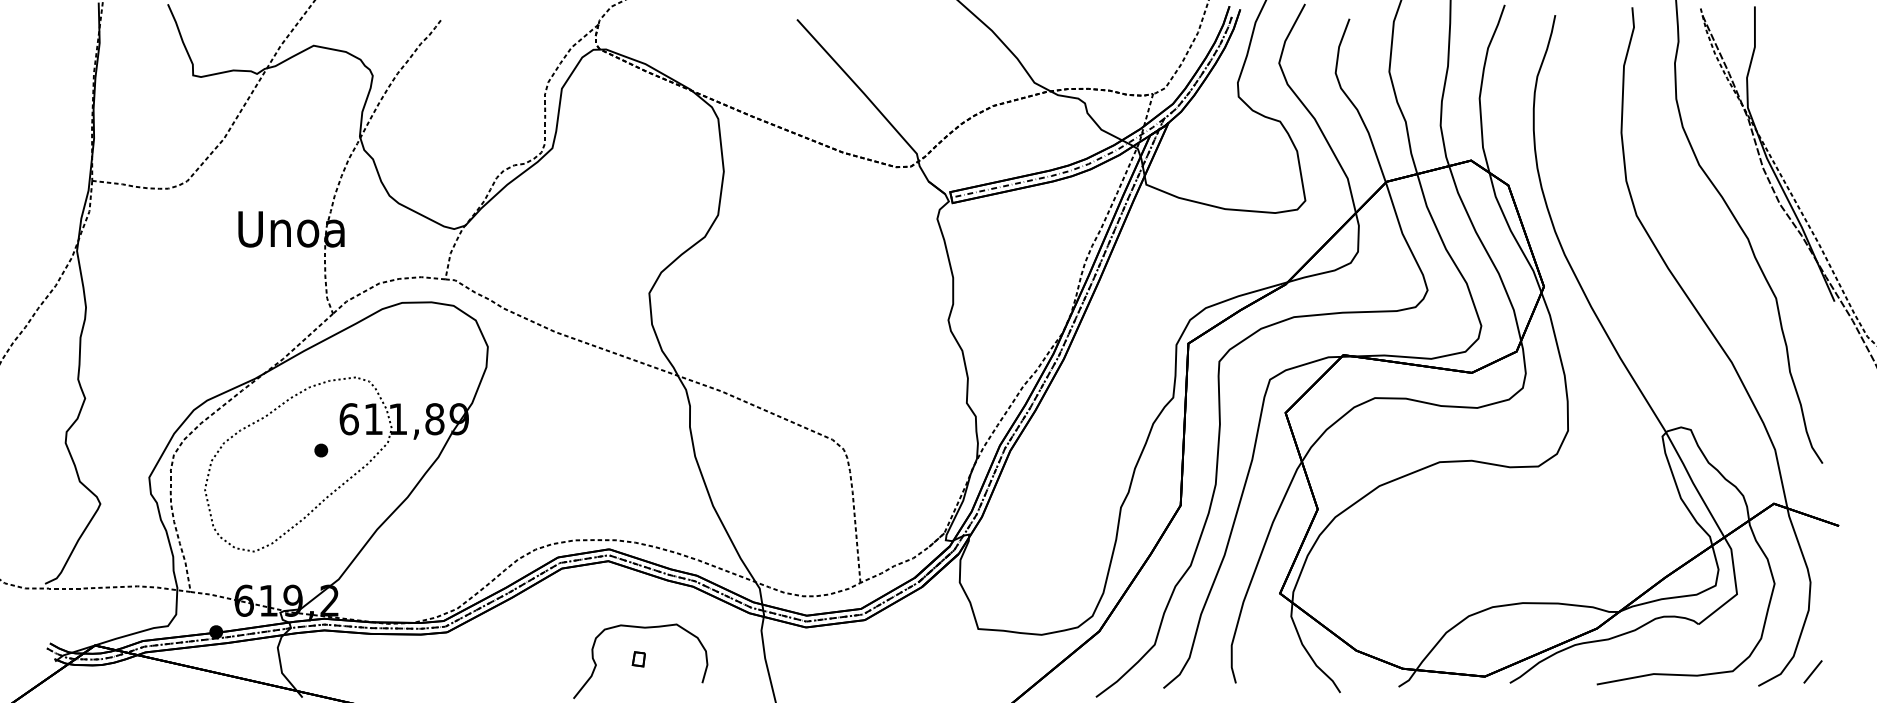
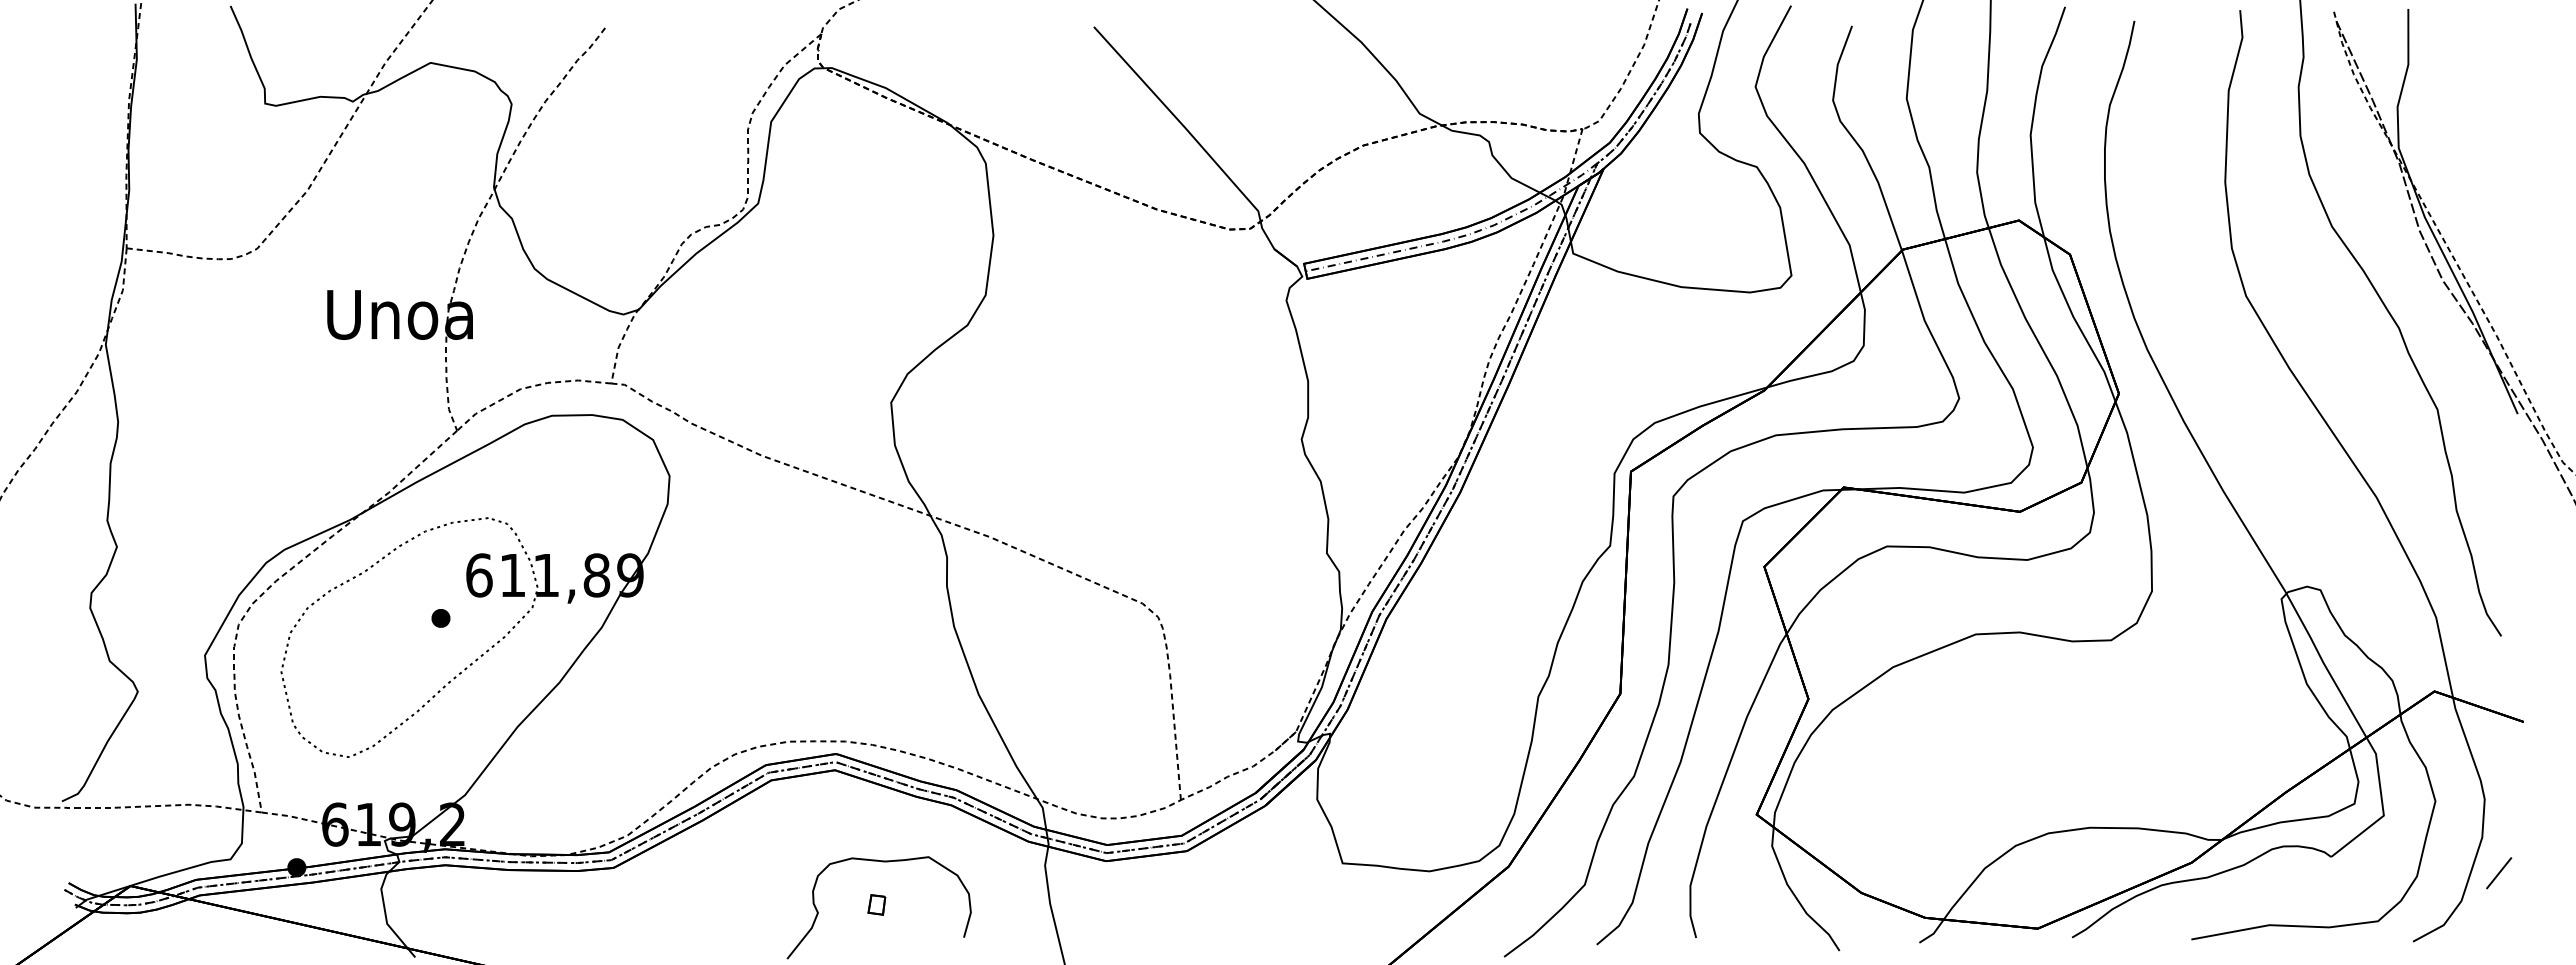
line: (1813, 672) -> (2499, 873), moved

